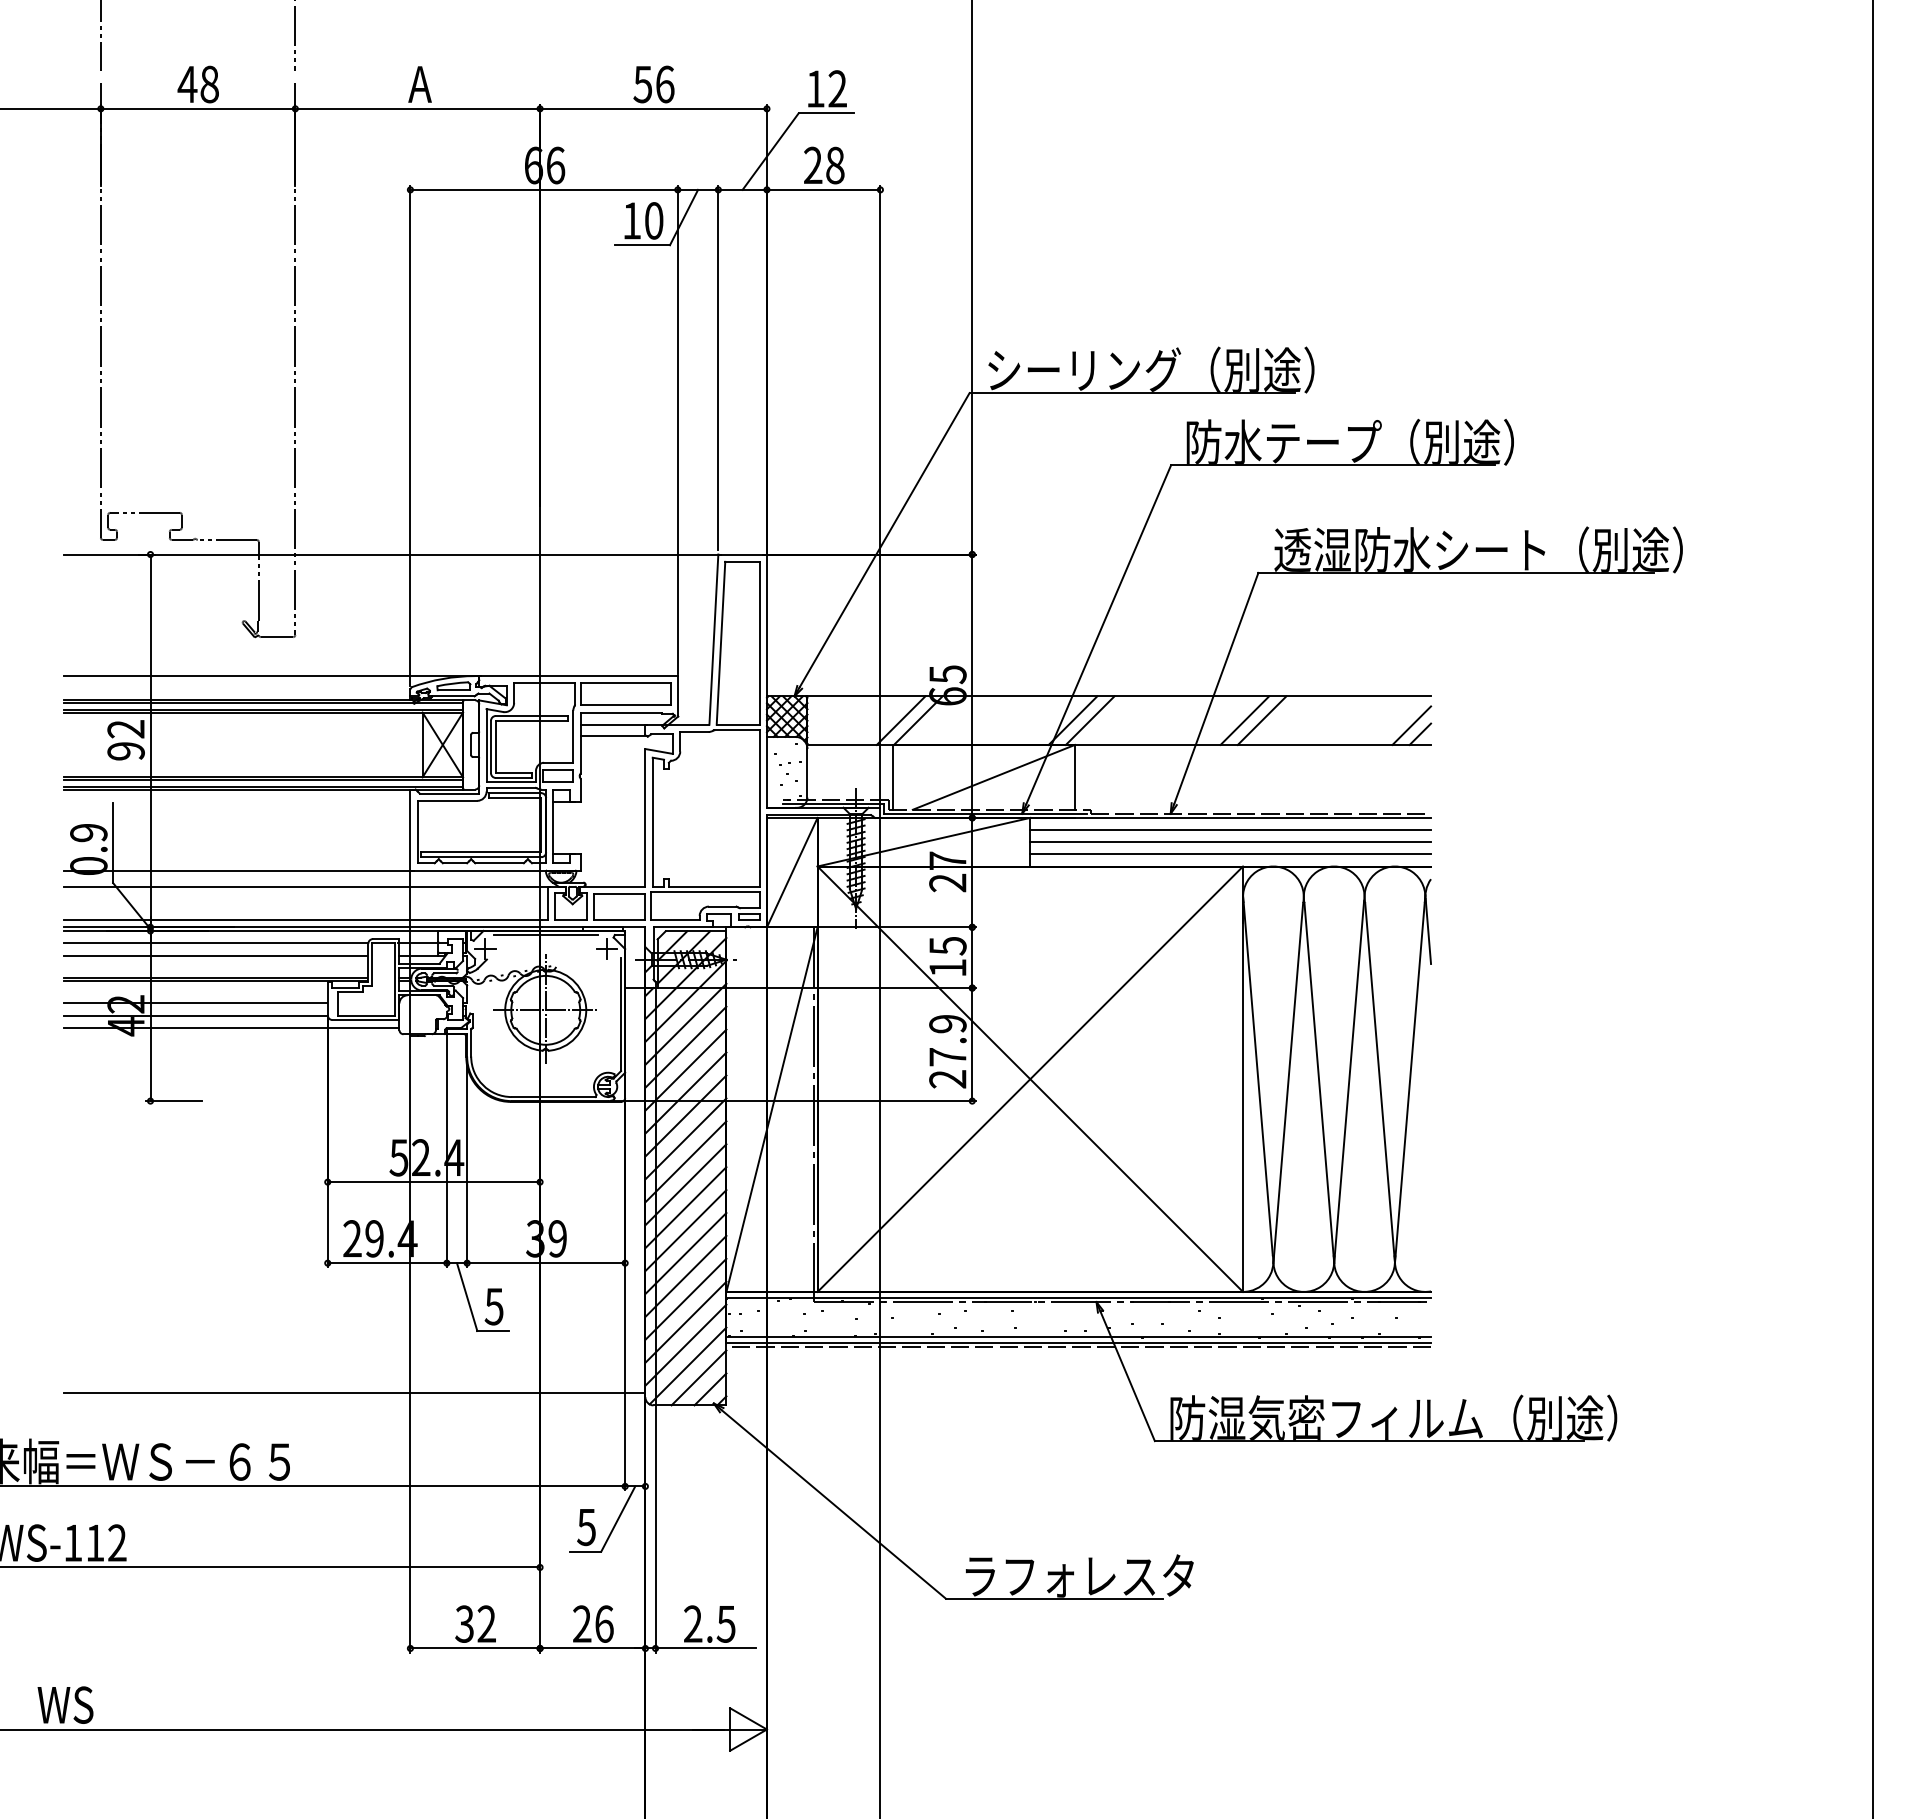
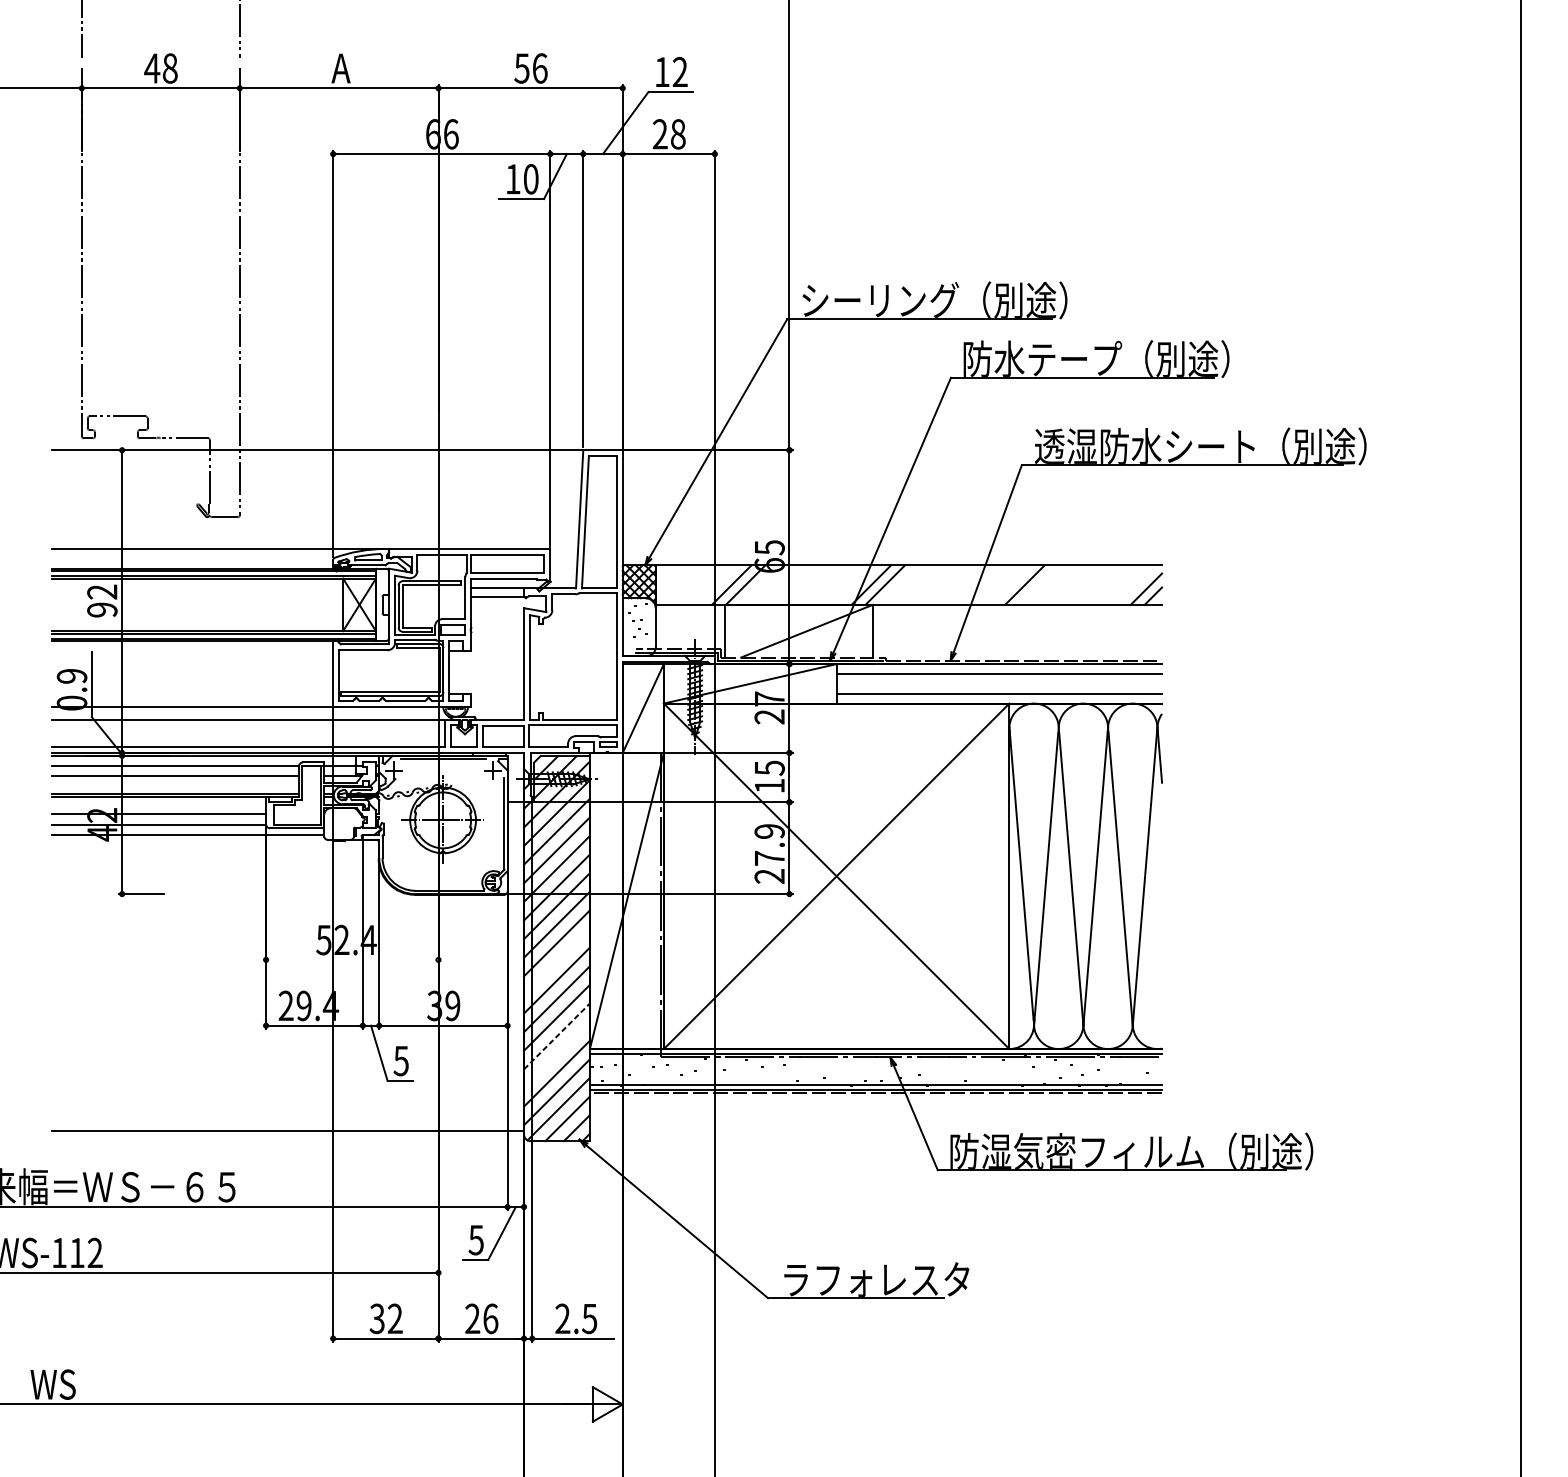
line: (1244, 720) -> (1010, 585), removed
line: (1230, 842) -> (999, 684), removed
line: (433, 1182) -> (351, 960), removed
line: (685, 1184) -> (556, 961), removed
line: (686, 1276) -> (557, 1036), solid -> dashed
line: (685, 1298) -> (556, 1054), removed

